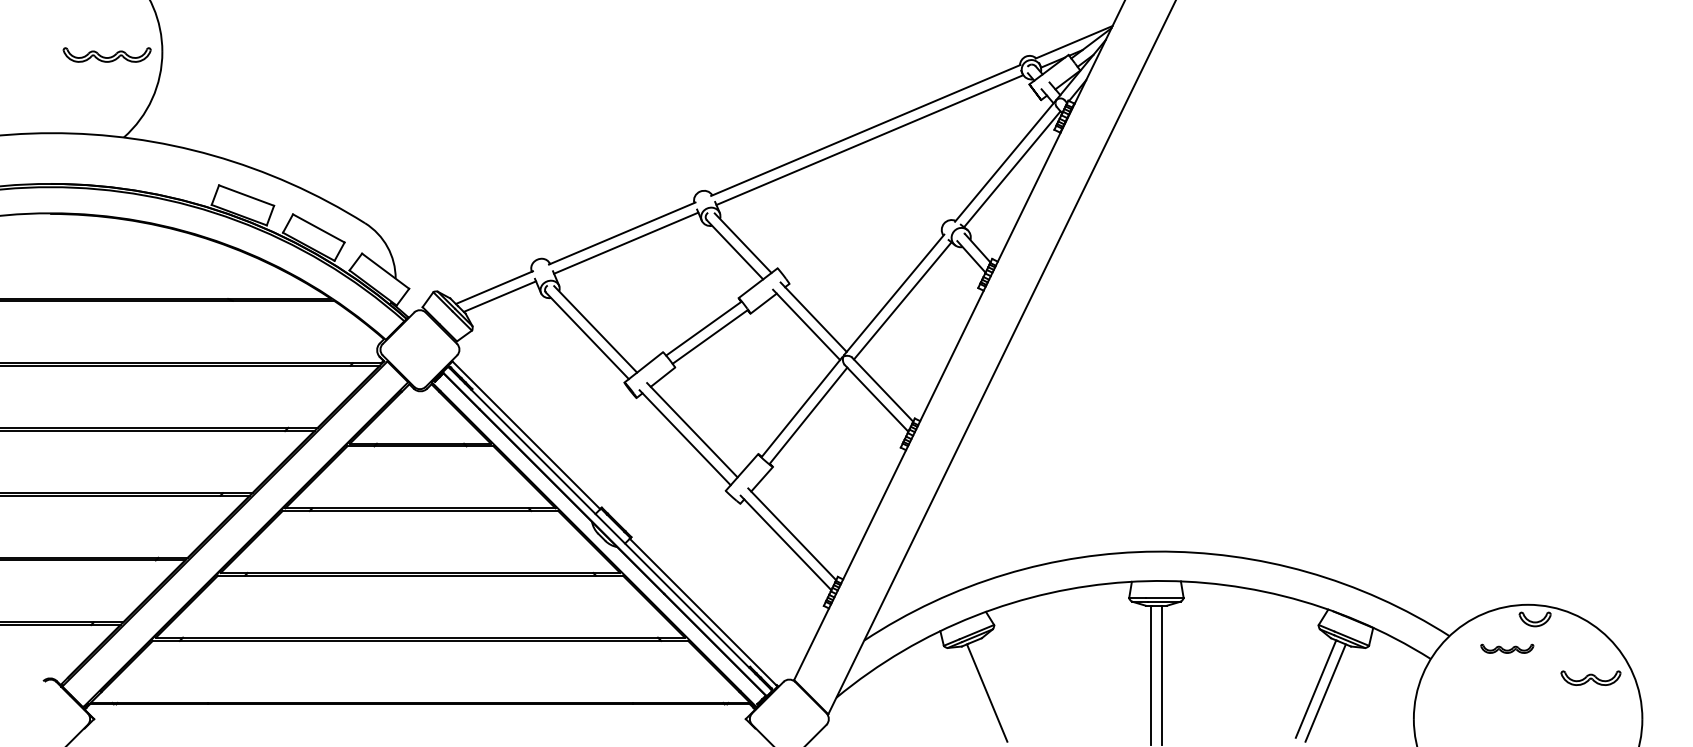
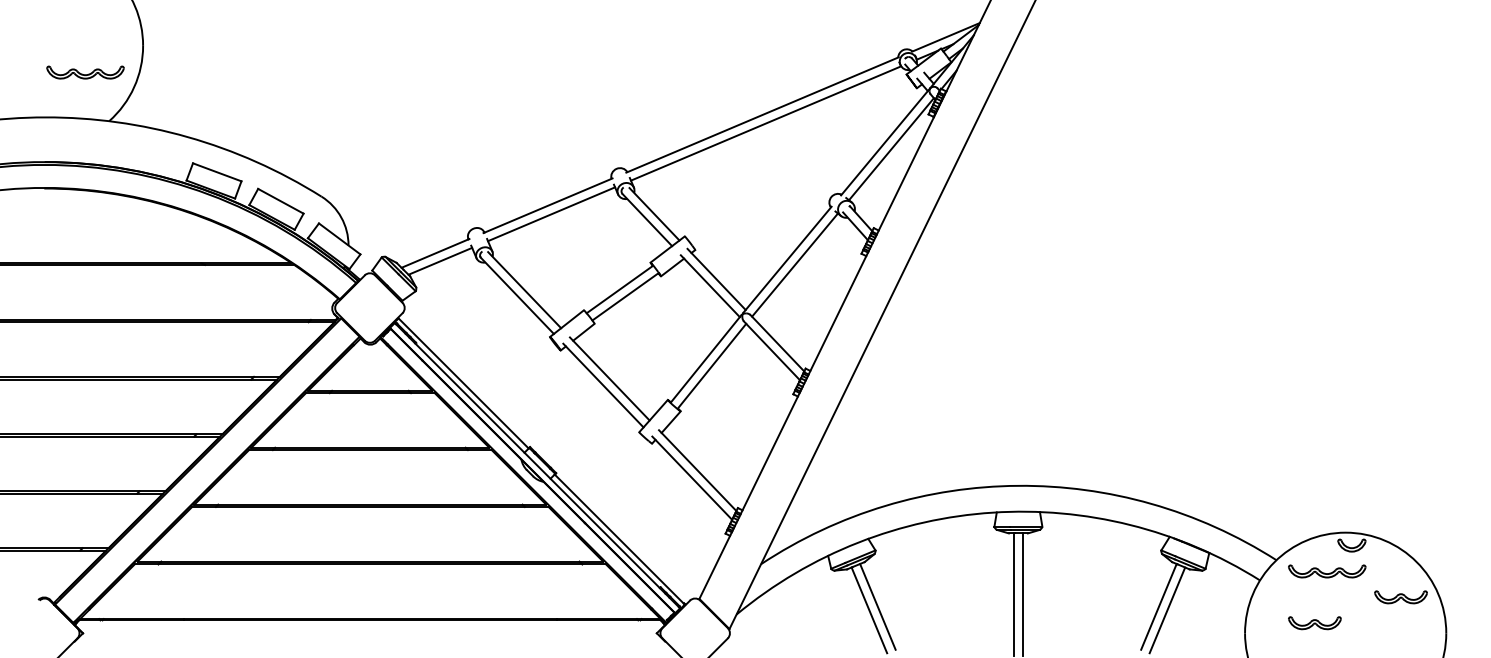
part: (107, 54) -> (85, 72), moved
part: (1507, 648) -> (1327, 571), size x1.67
line: (996, 688) -> (877, 606), added
part: (1492, 707) -> (1314, 623), added

